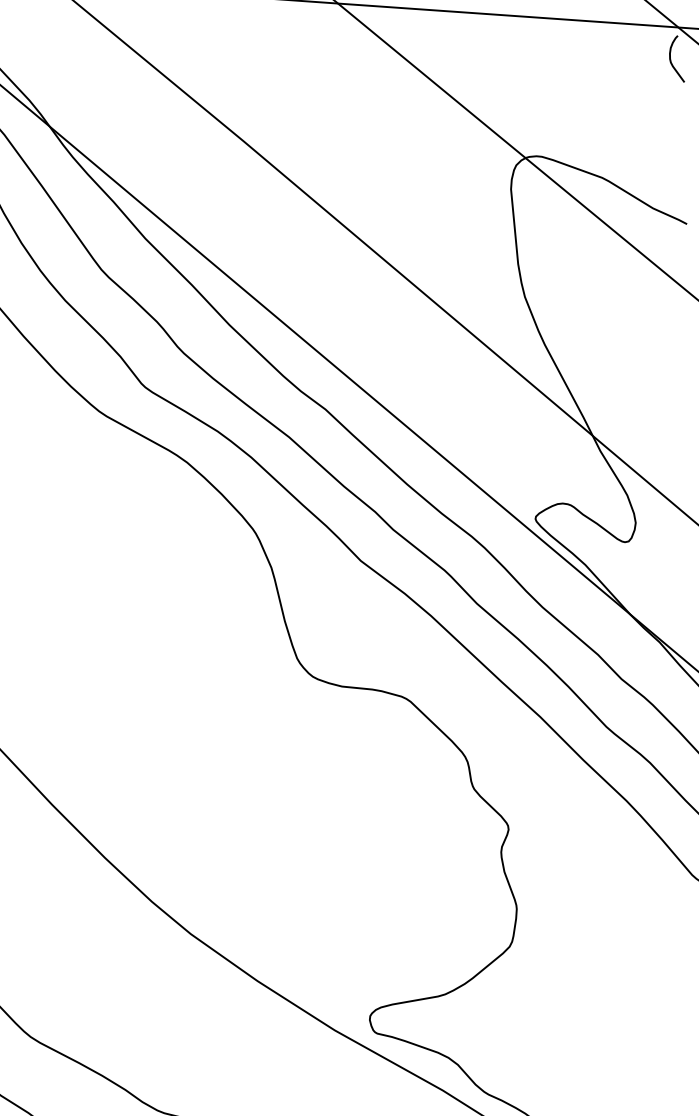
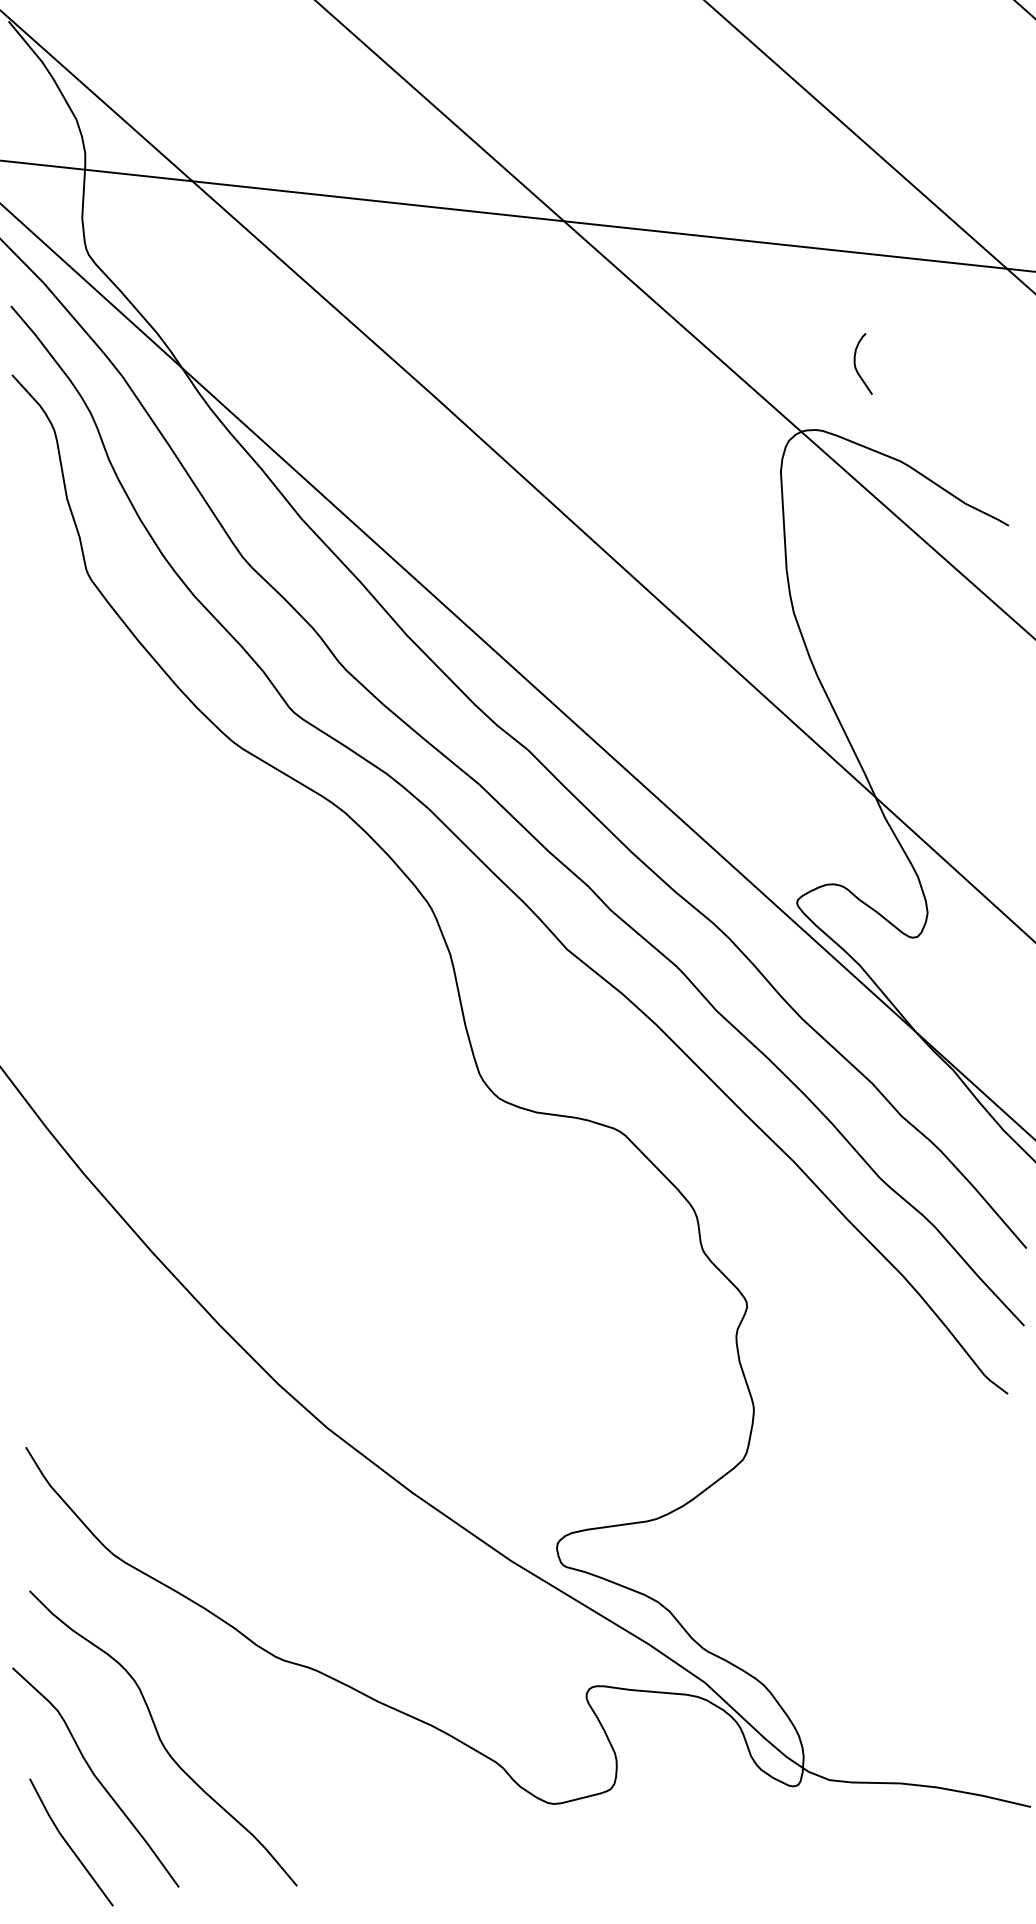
curve: (671, 61) -> (856, 366), moved

